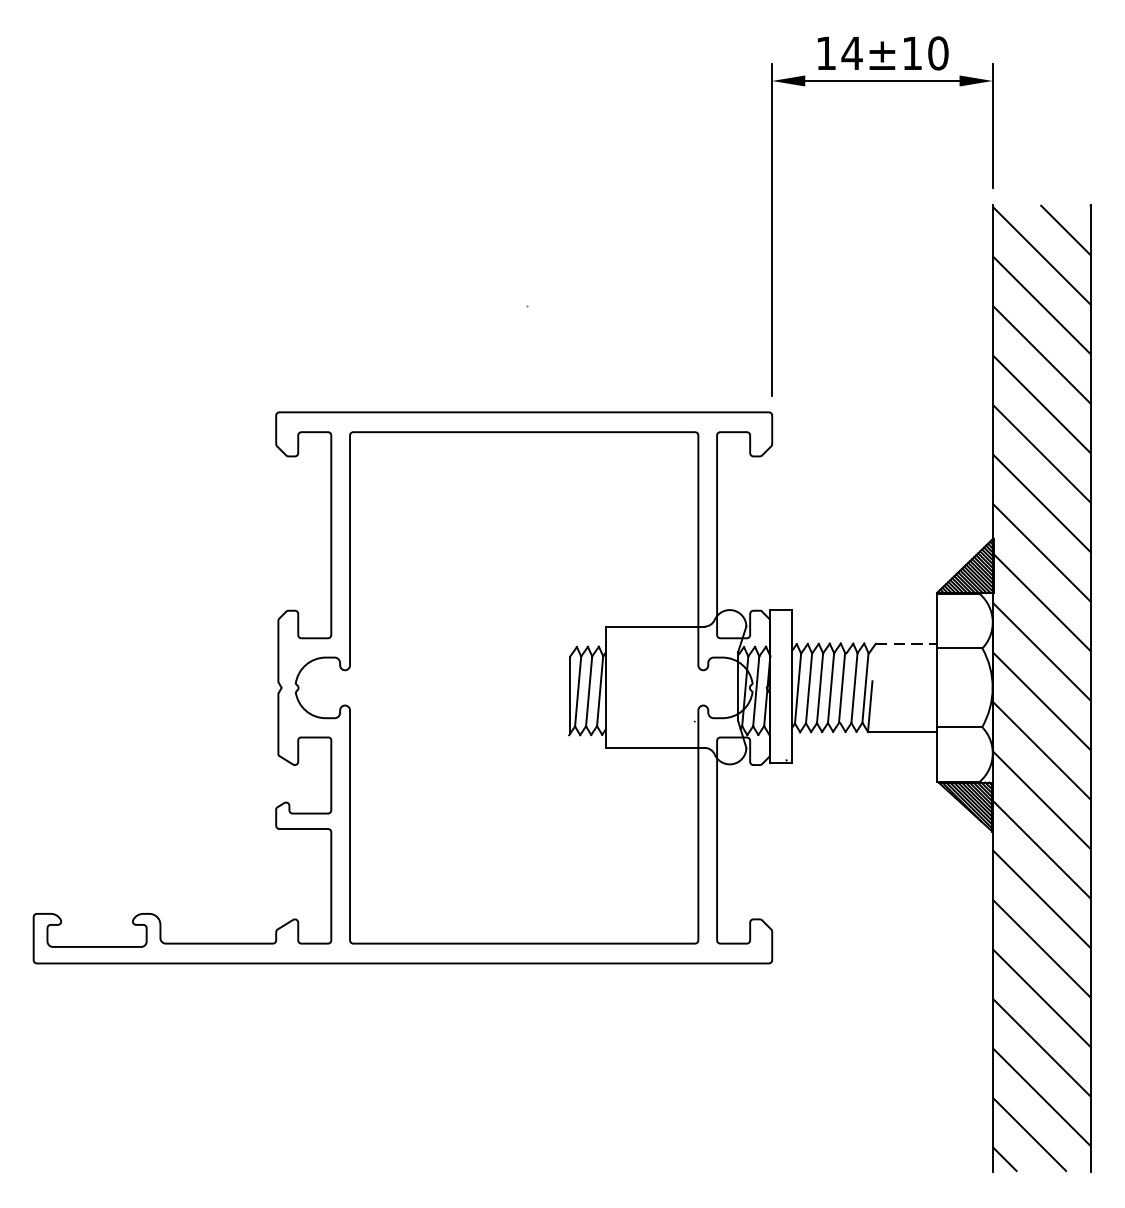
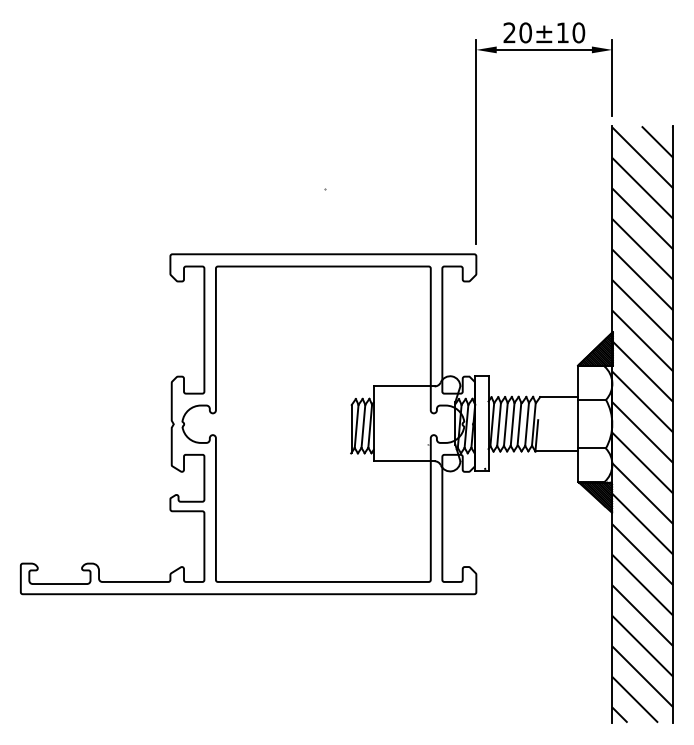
text: (838, 52) -> (517, 32), 14±10 -> 20±10
line: (907, 644) -> (559, 397), dashed -> solid

